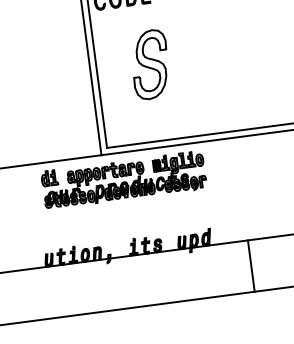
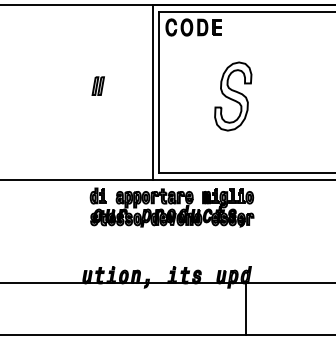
part: (150, 64) -> (233, 96), moved
part: (34, 68) -> (97, 85), added
line: (251, 266) -> (246, 309), moved

